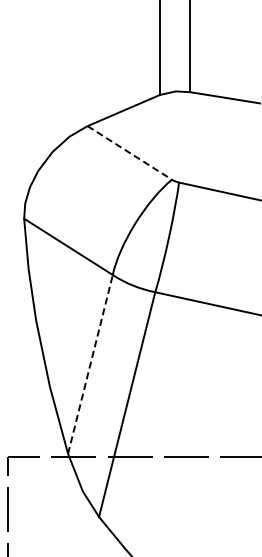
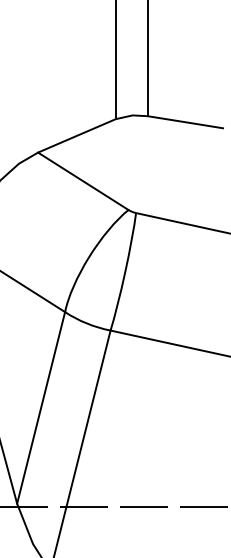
line: (129, 152) -> (82, 180), dashed -> solid
line: (90, 363) -> (41, 406), dashed -> solid

